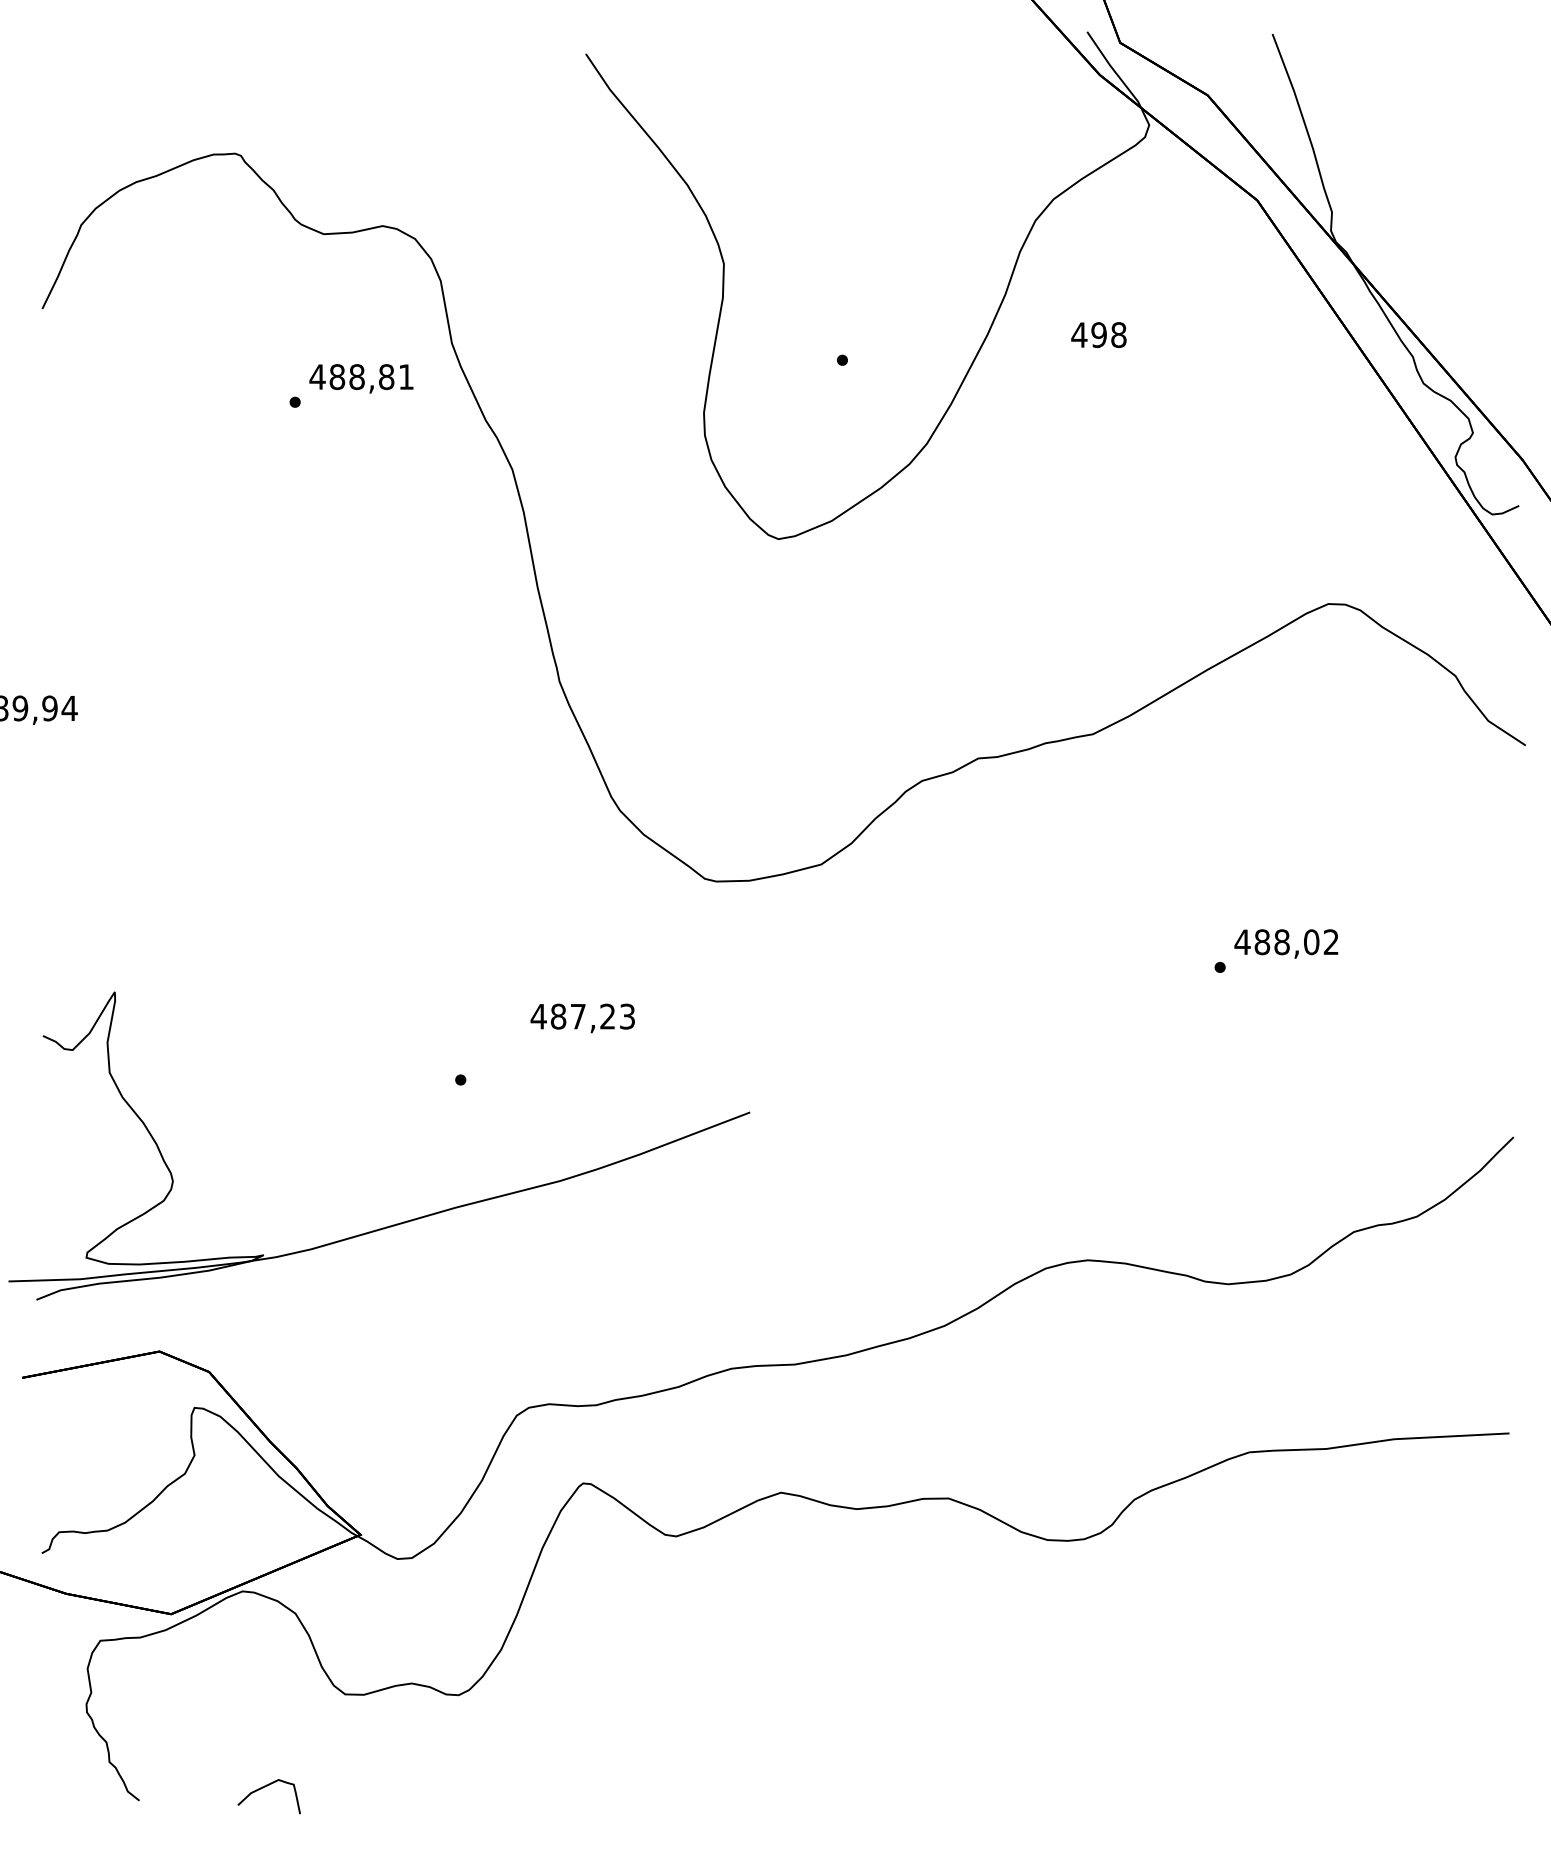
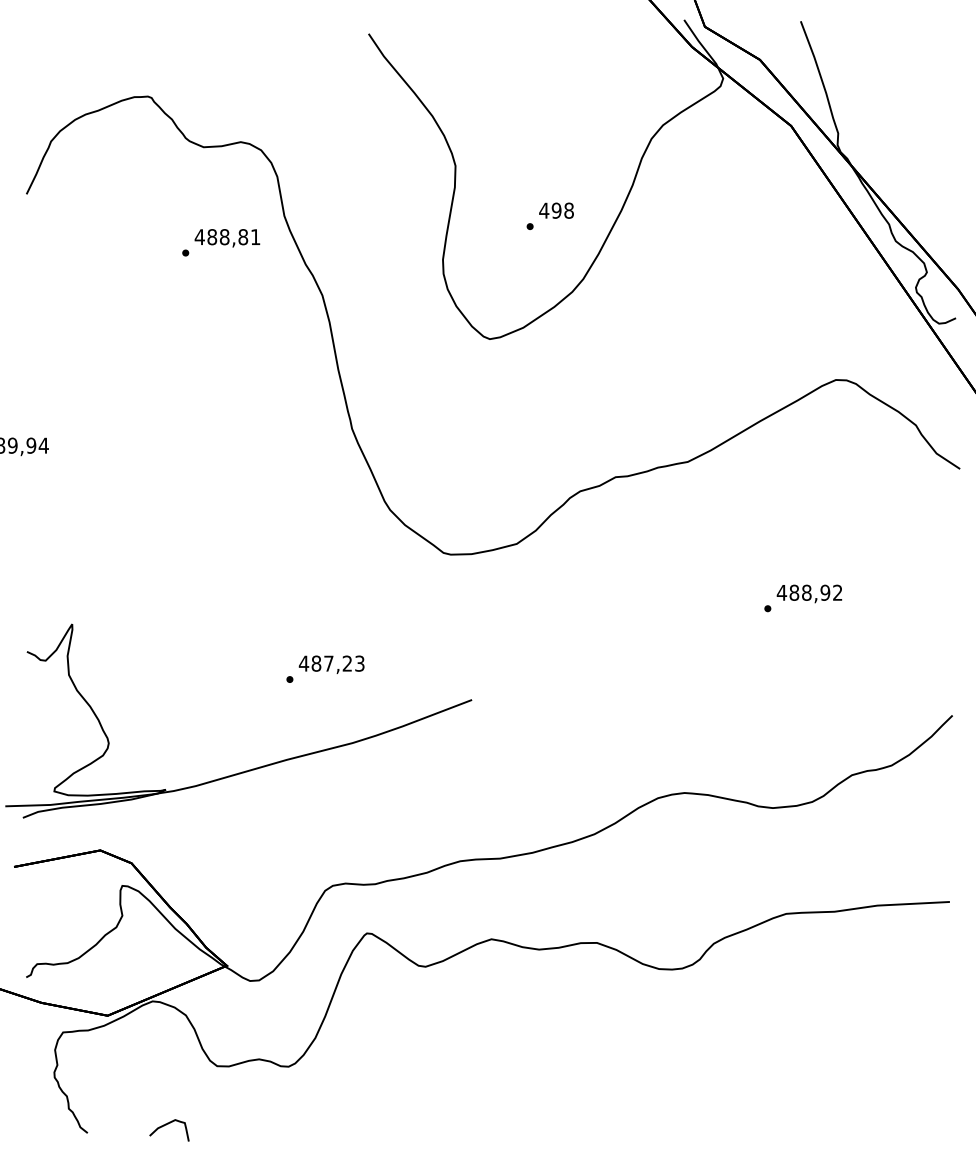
text: (1098, 334) -> (556, 210), moved
text: (1311, 941) -> (825, 592), 488,02 -> 488,92
text: (582, 1017) -> (331, 664), moved

